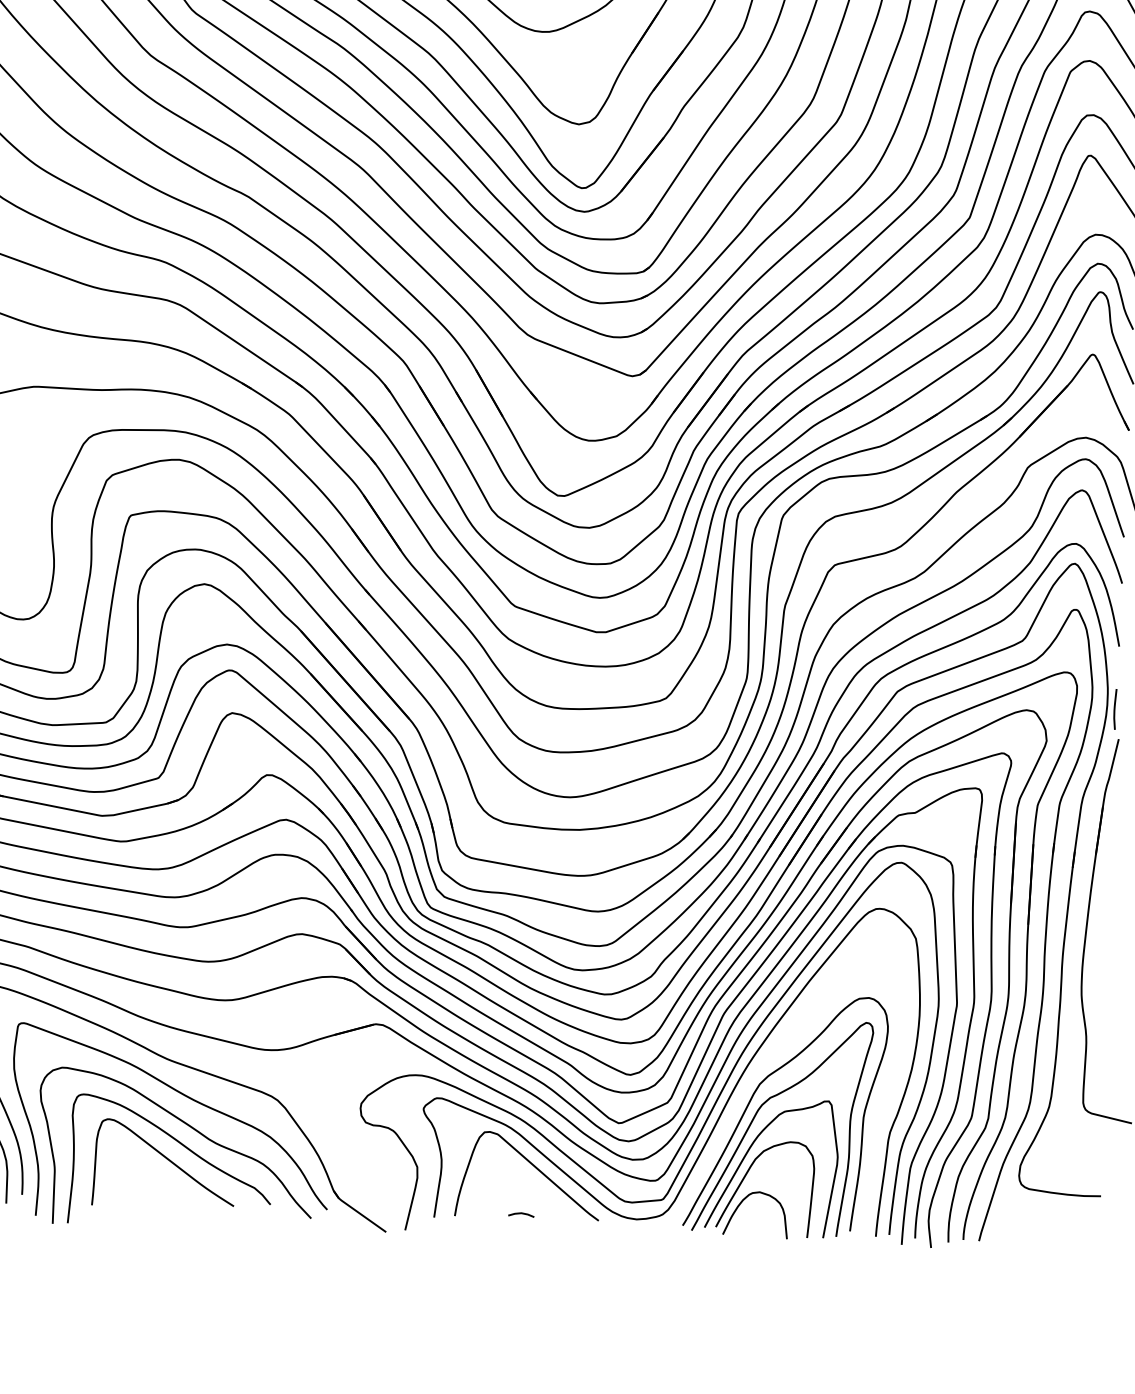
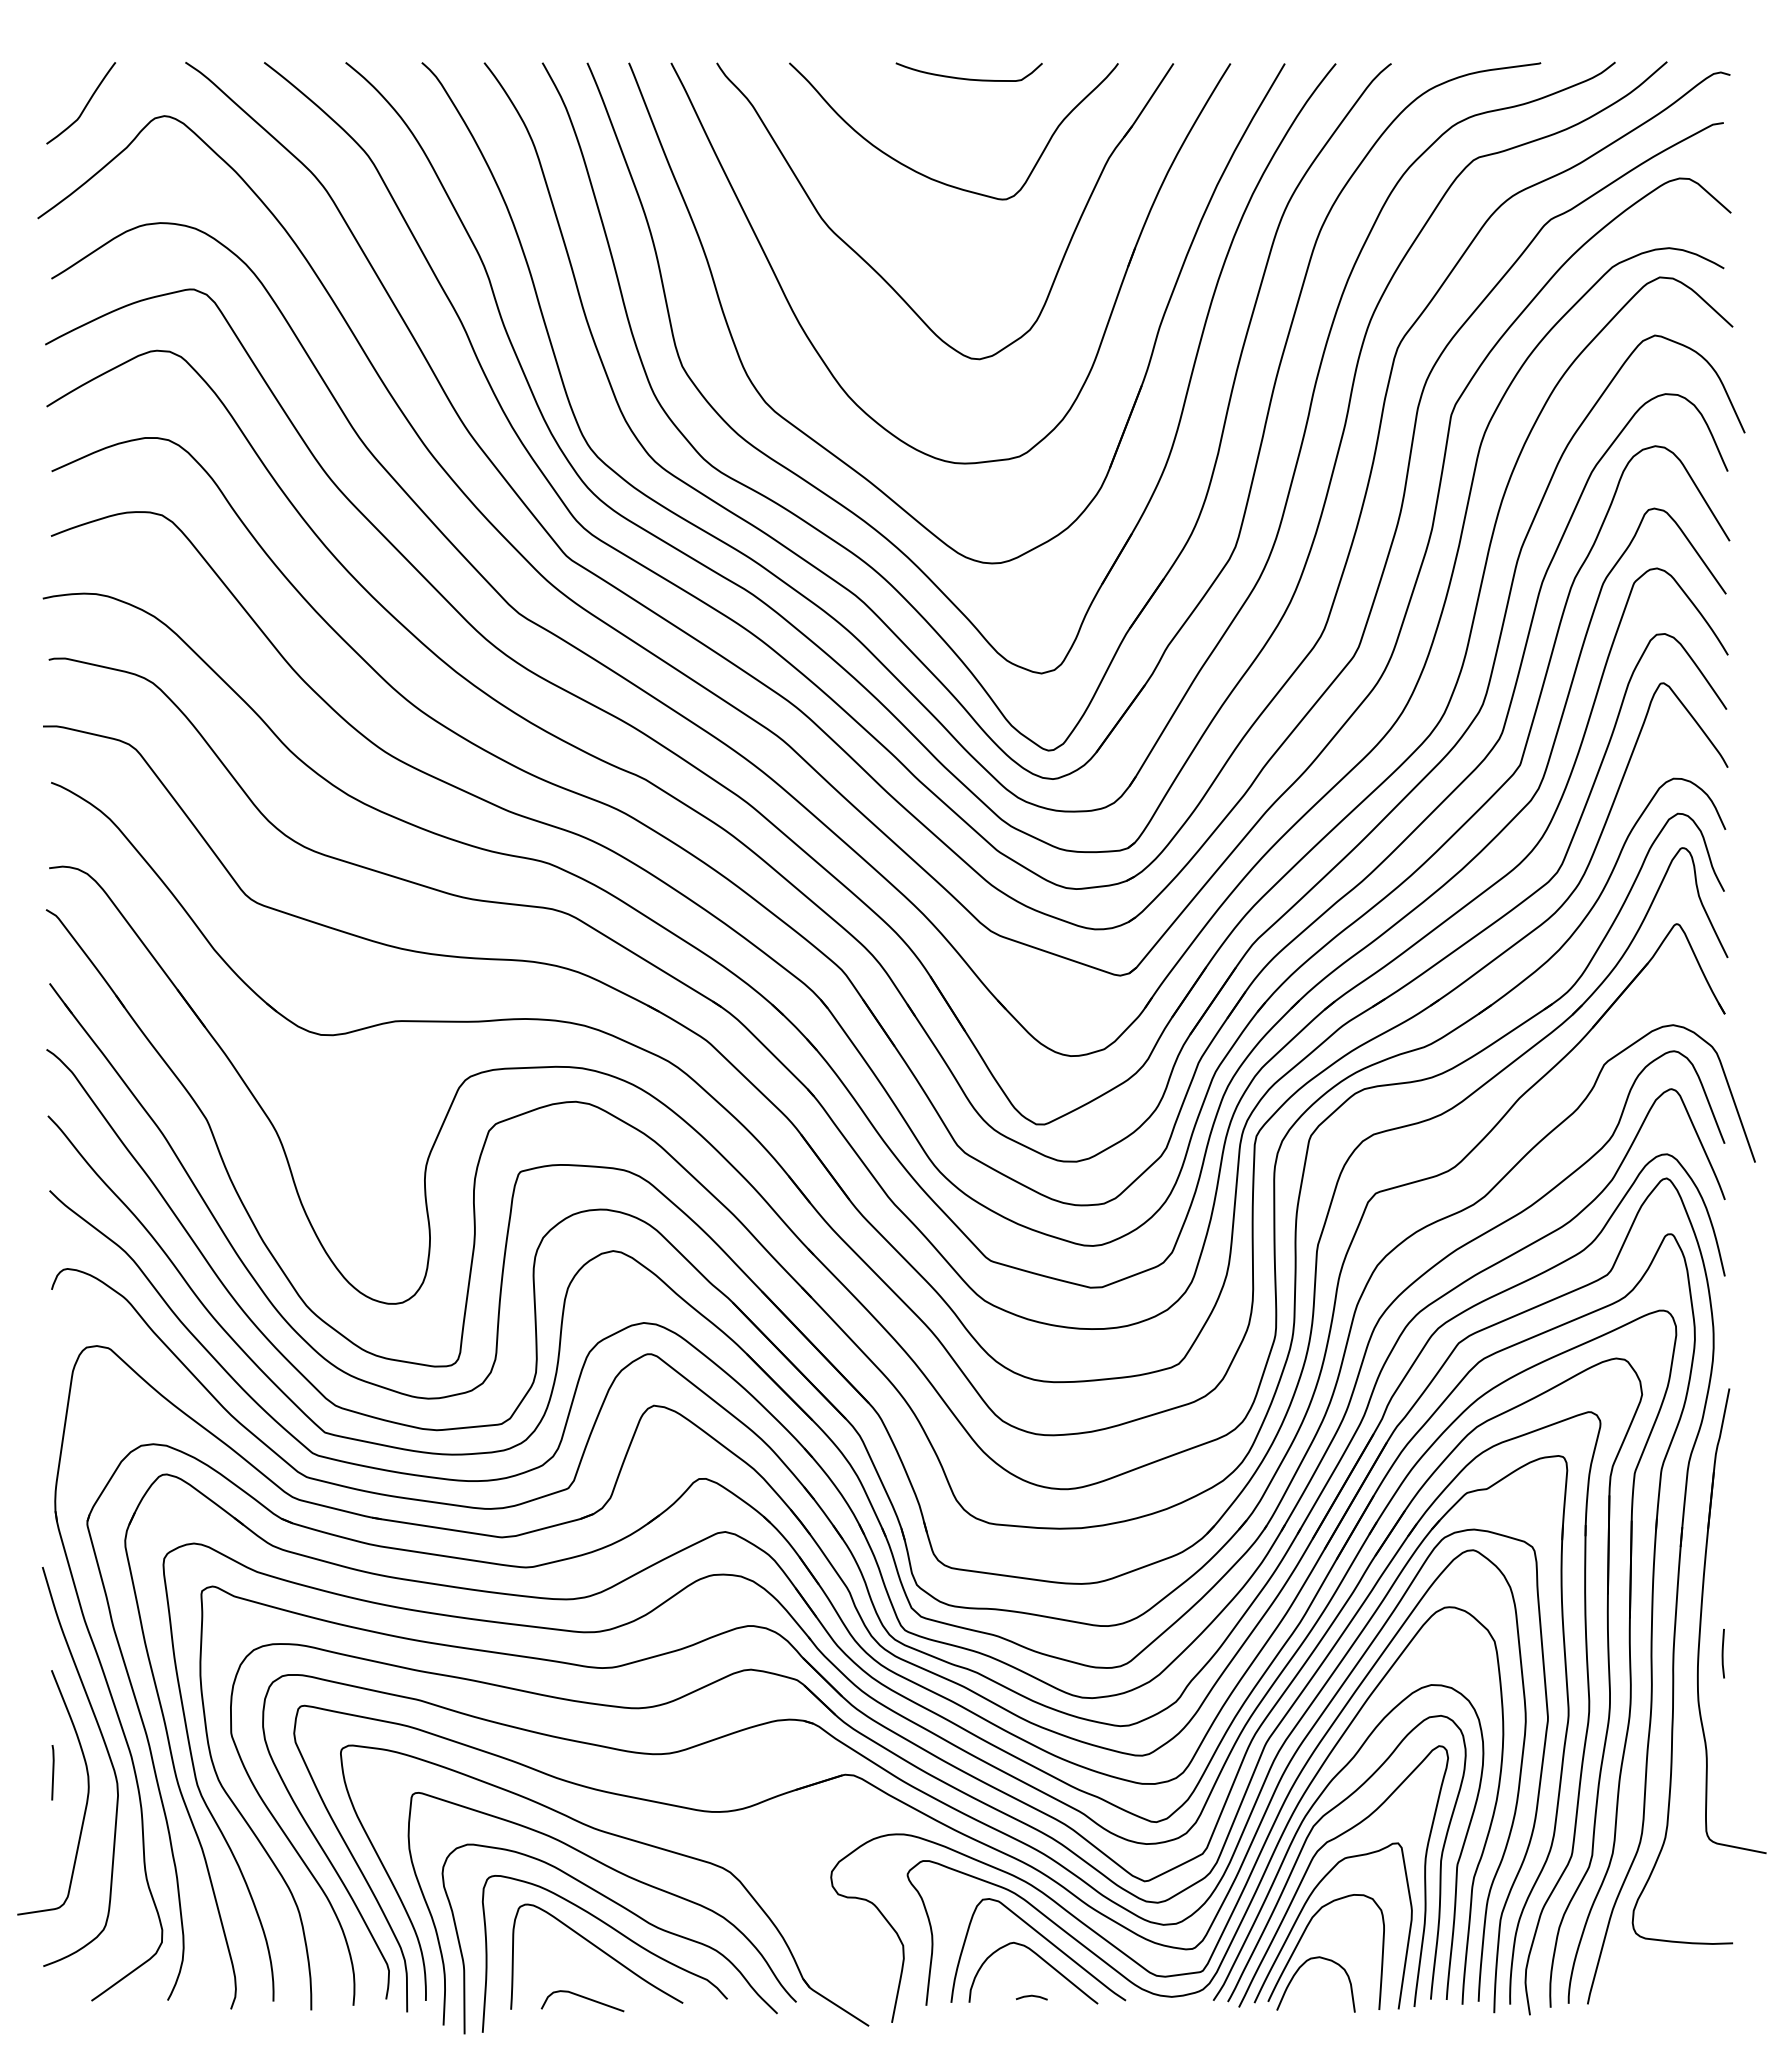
line: (1114, 709) -> (1722, 1653), moved
curve: (755, 1075) -> (1307, 1815), added
curve: (532, 1185) -> (1043, 1961), added
curve: (152, 1198) -> (584, 1998), added

